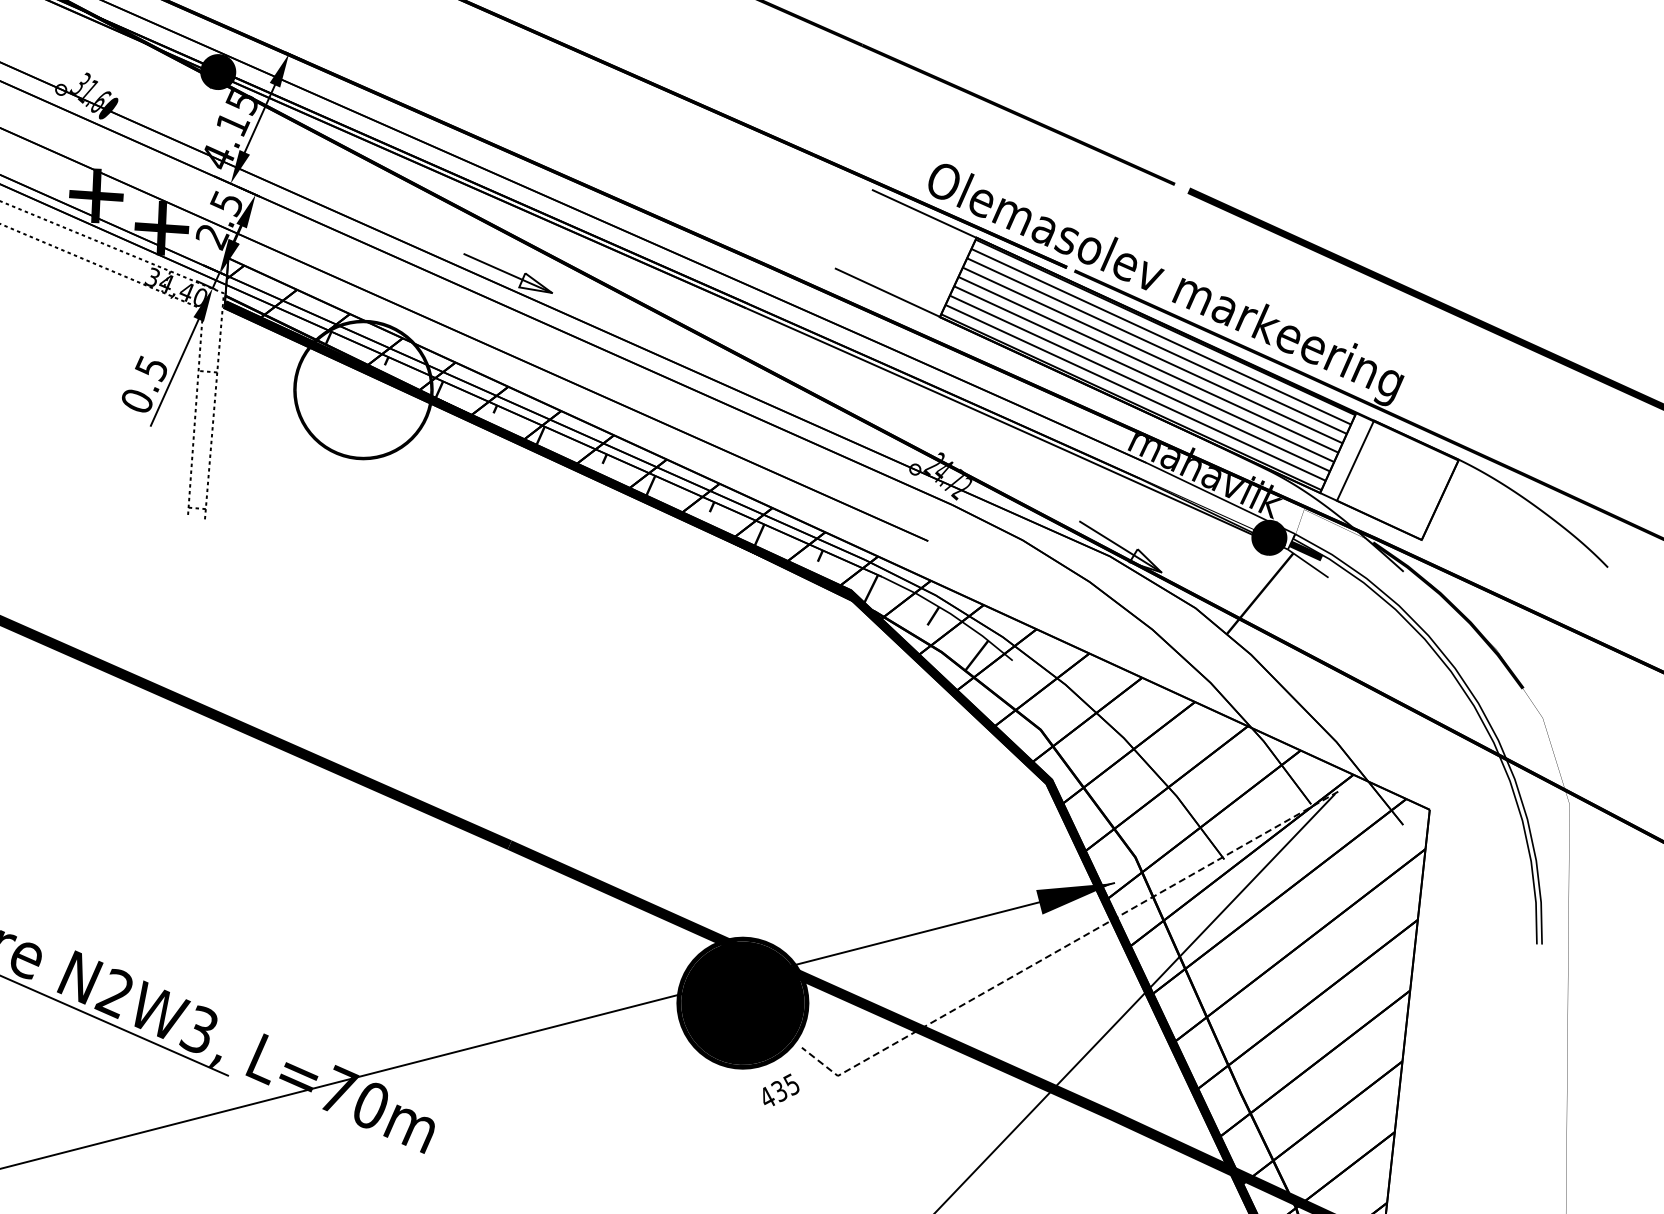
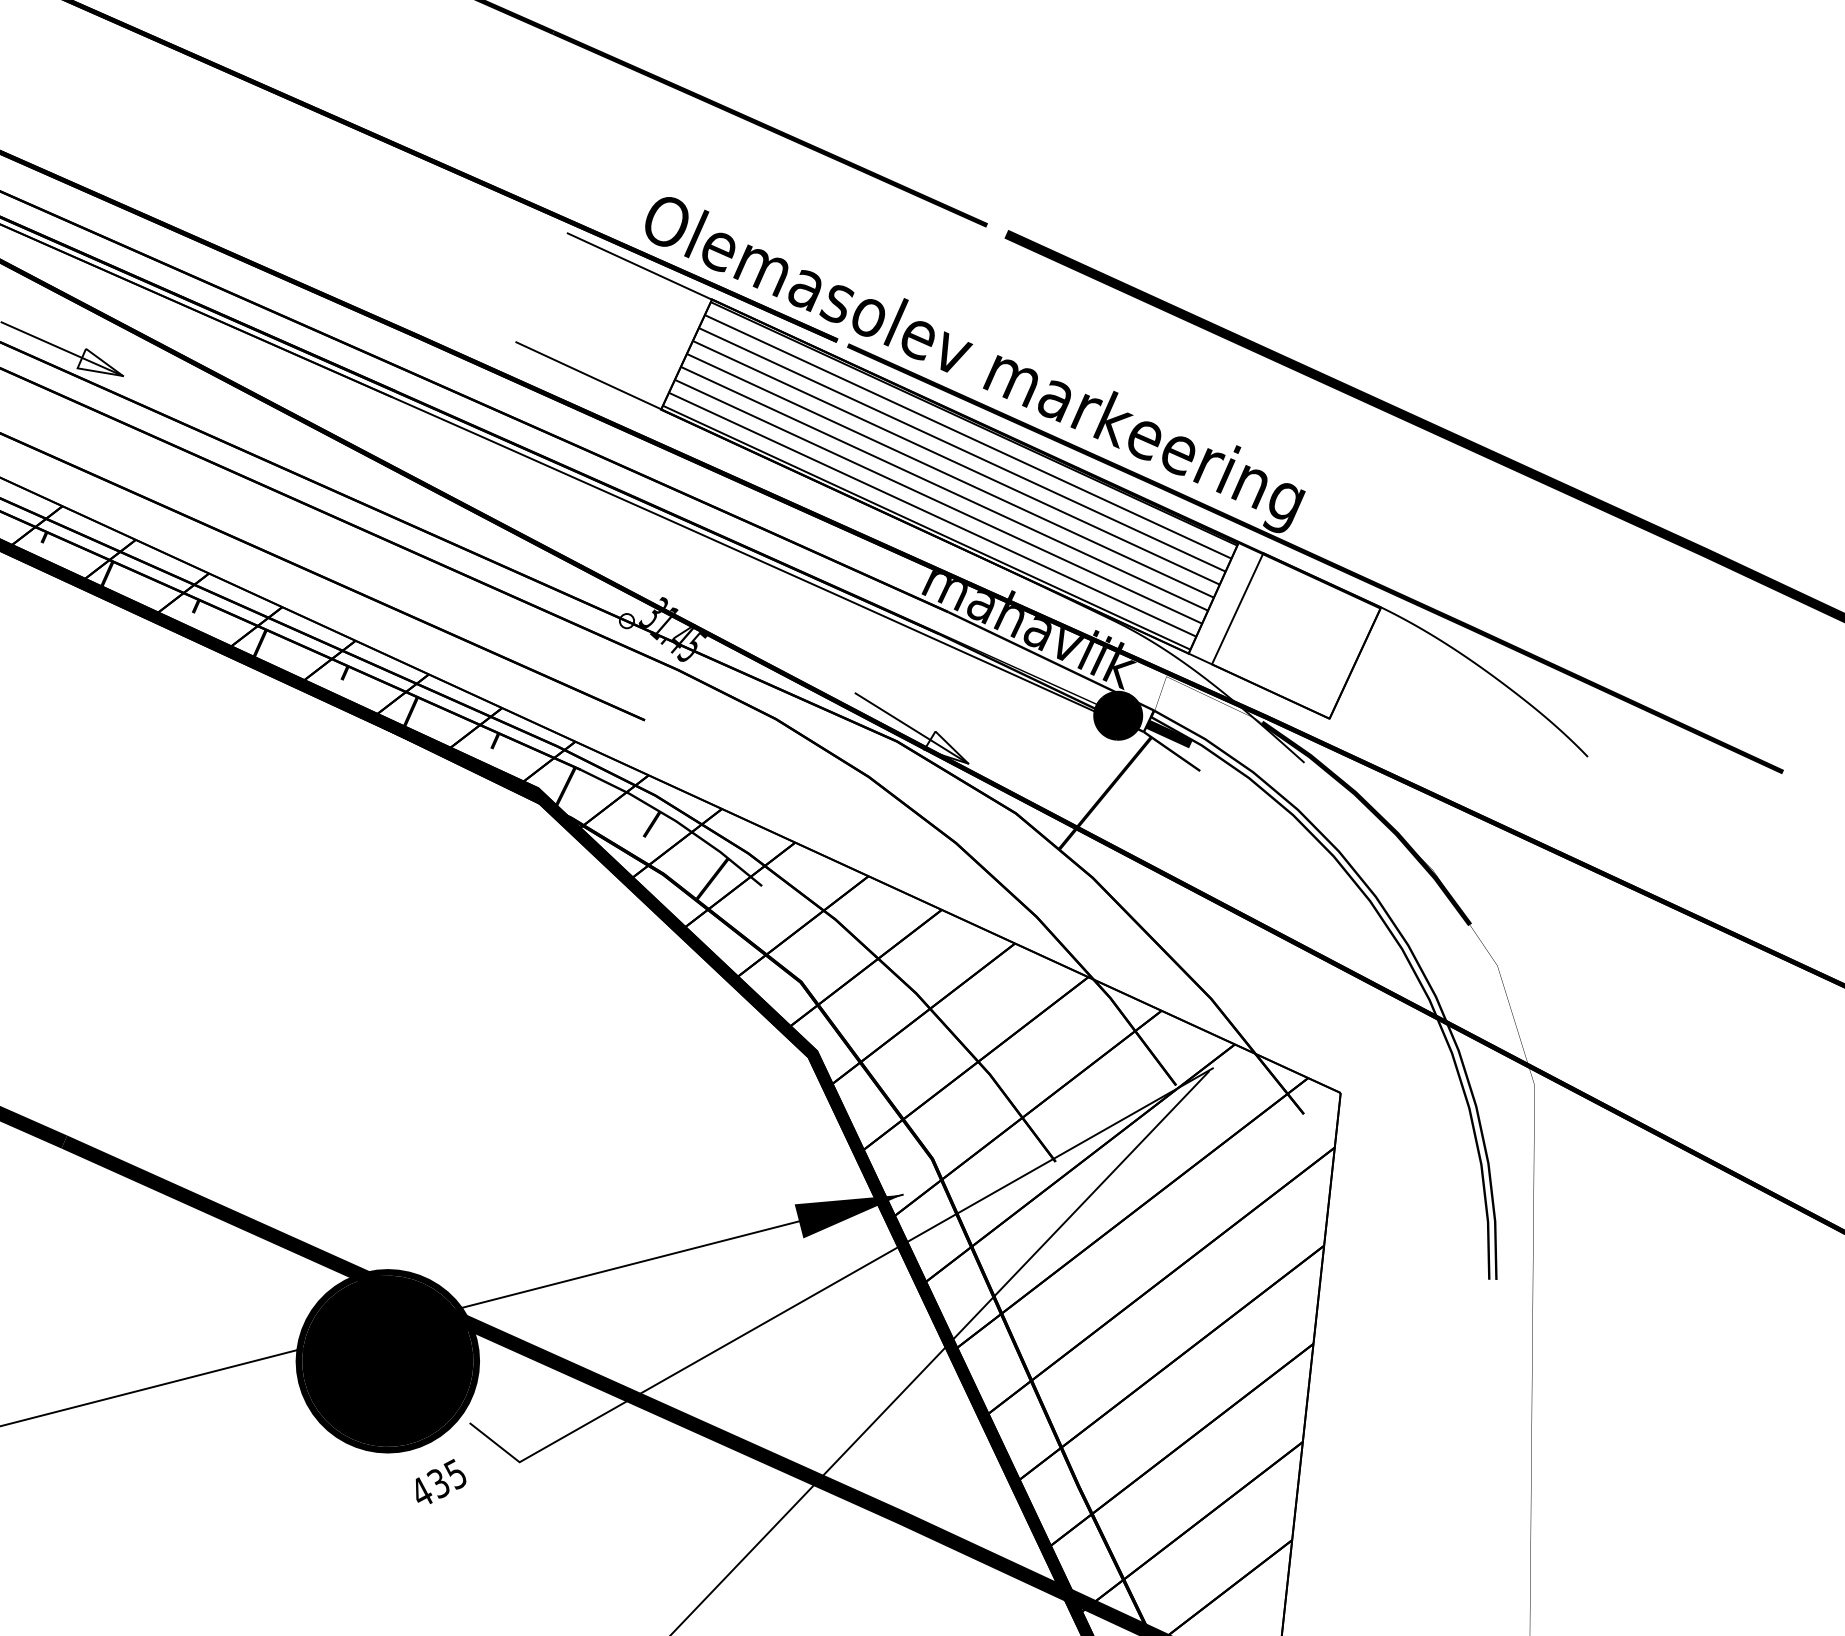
text: (947, 476) -> (671, 630), 24.72 -> 31.45
line: (1067, 945) -> (838, 1281), dashed -> solid

